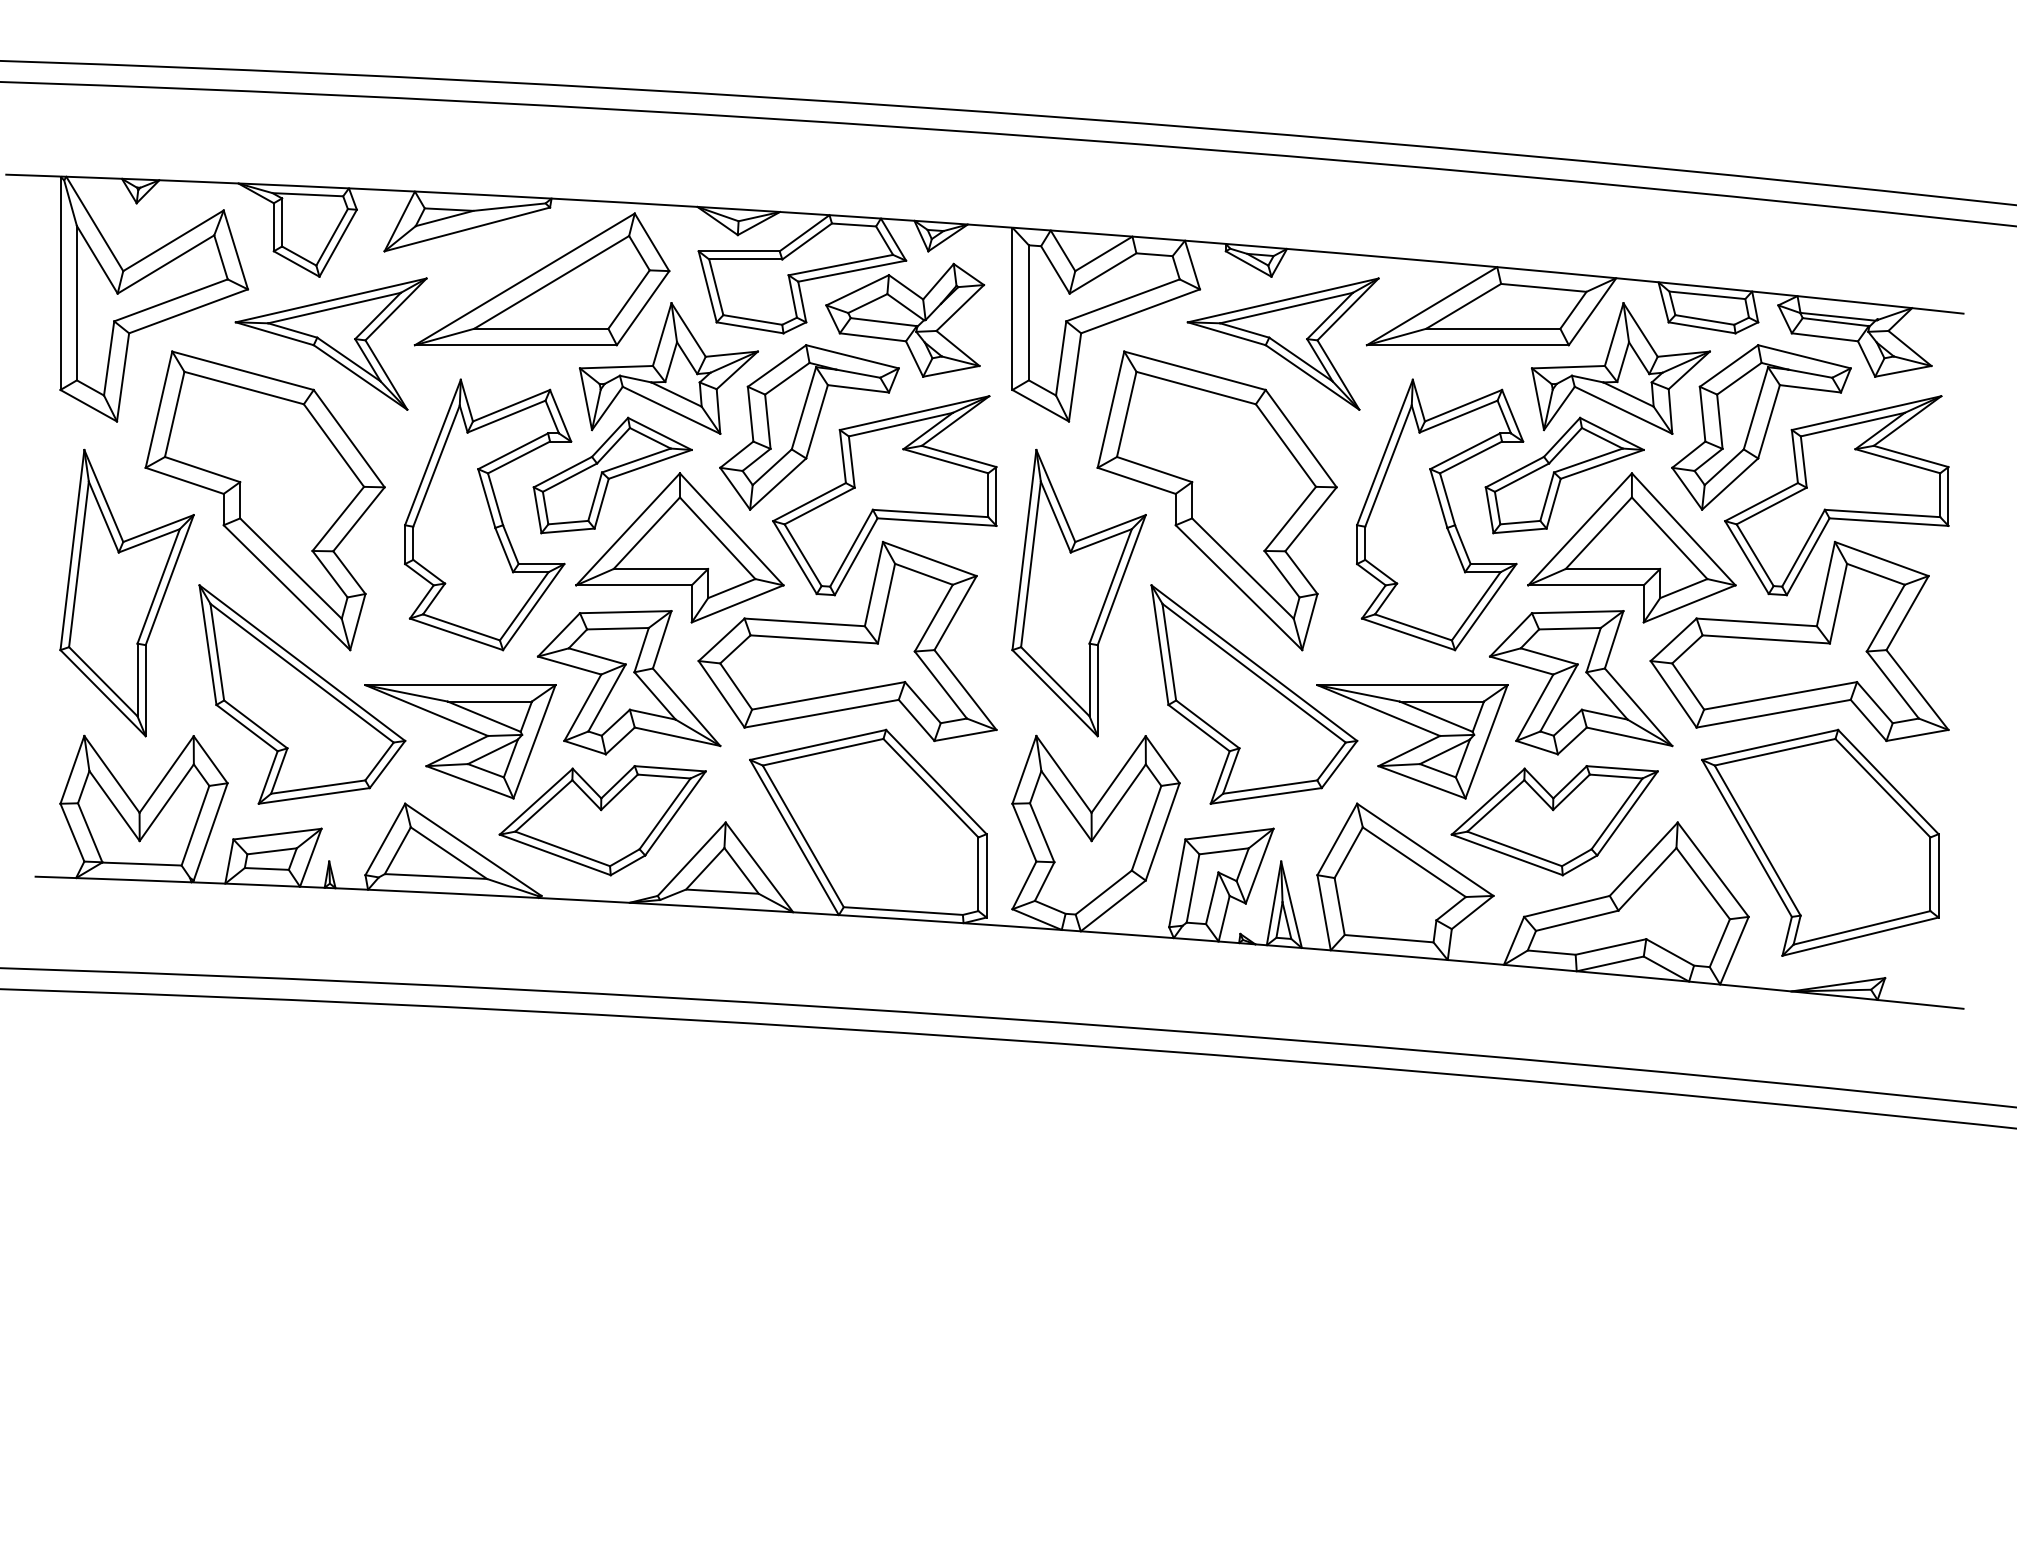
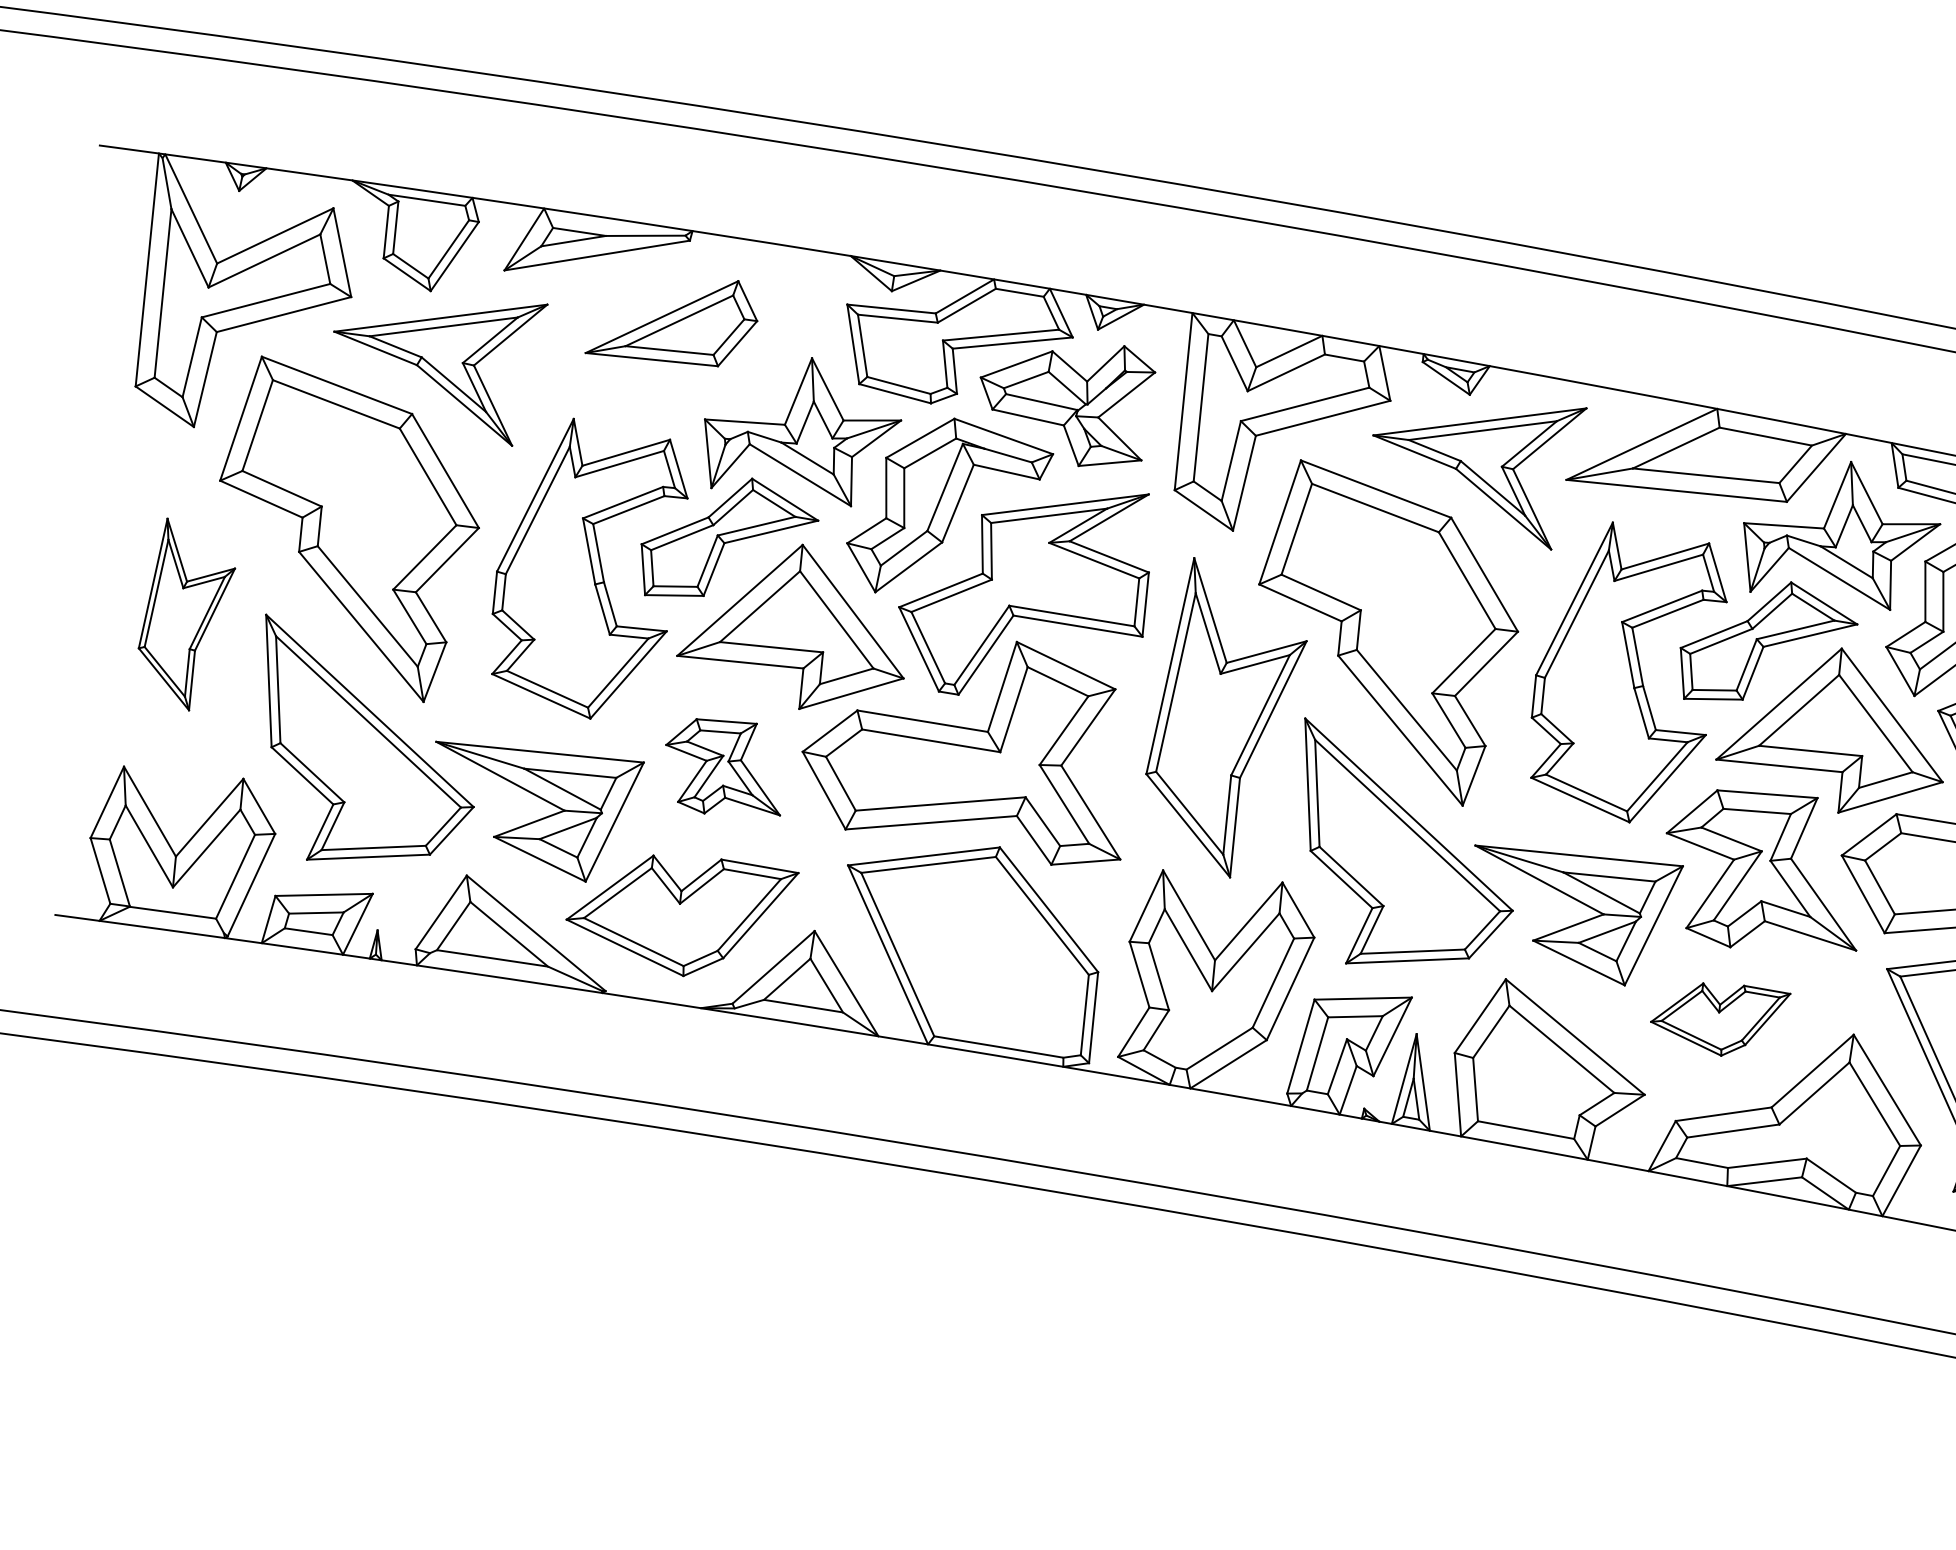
part: (541, 279) -> (672, 318), size x0.6
part: (126, 592) -> (185, 614), size x0.6
part: (628, 682) -> (723, 767), size x0.6
part: (1554, 820) -> (1719, 1019), size x0.6

